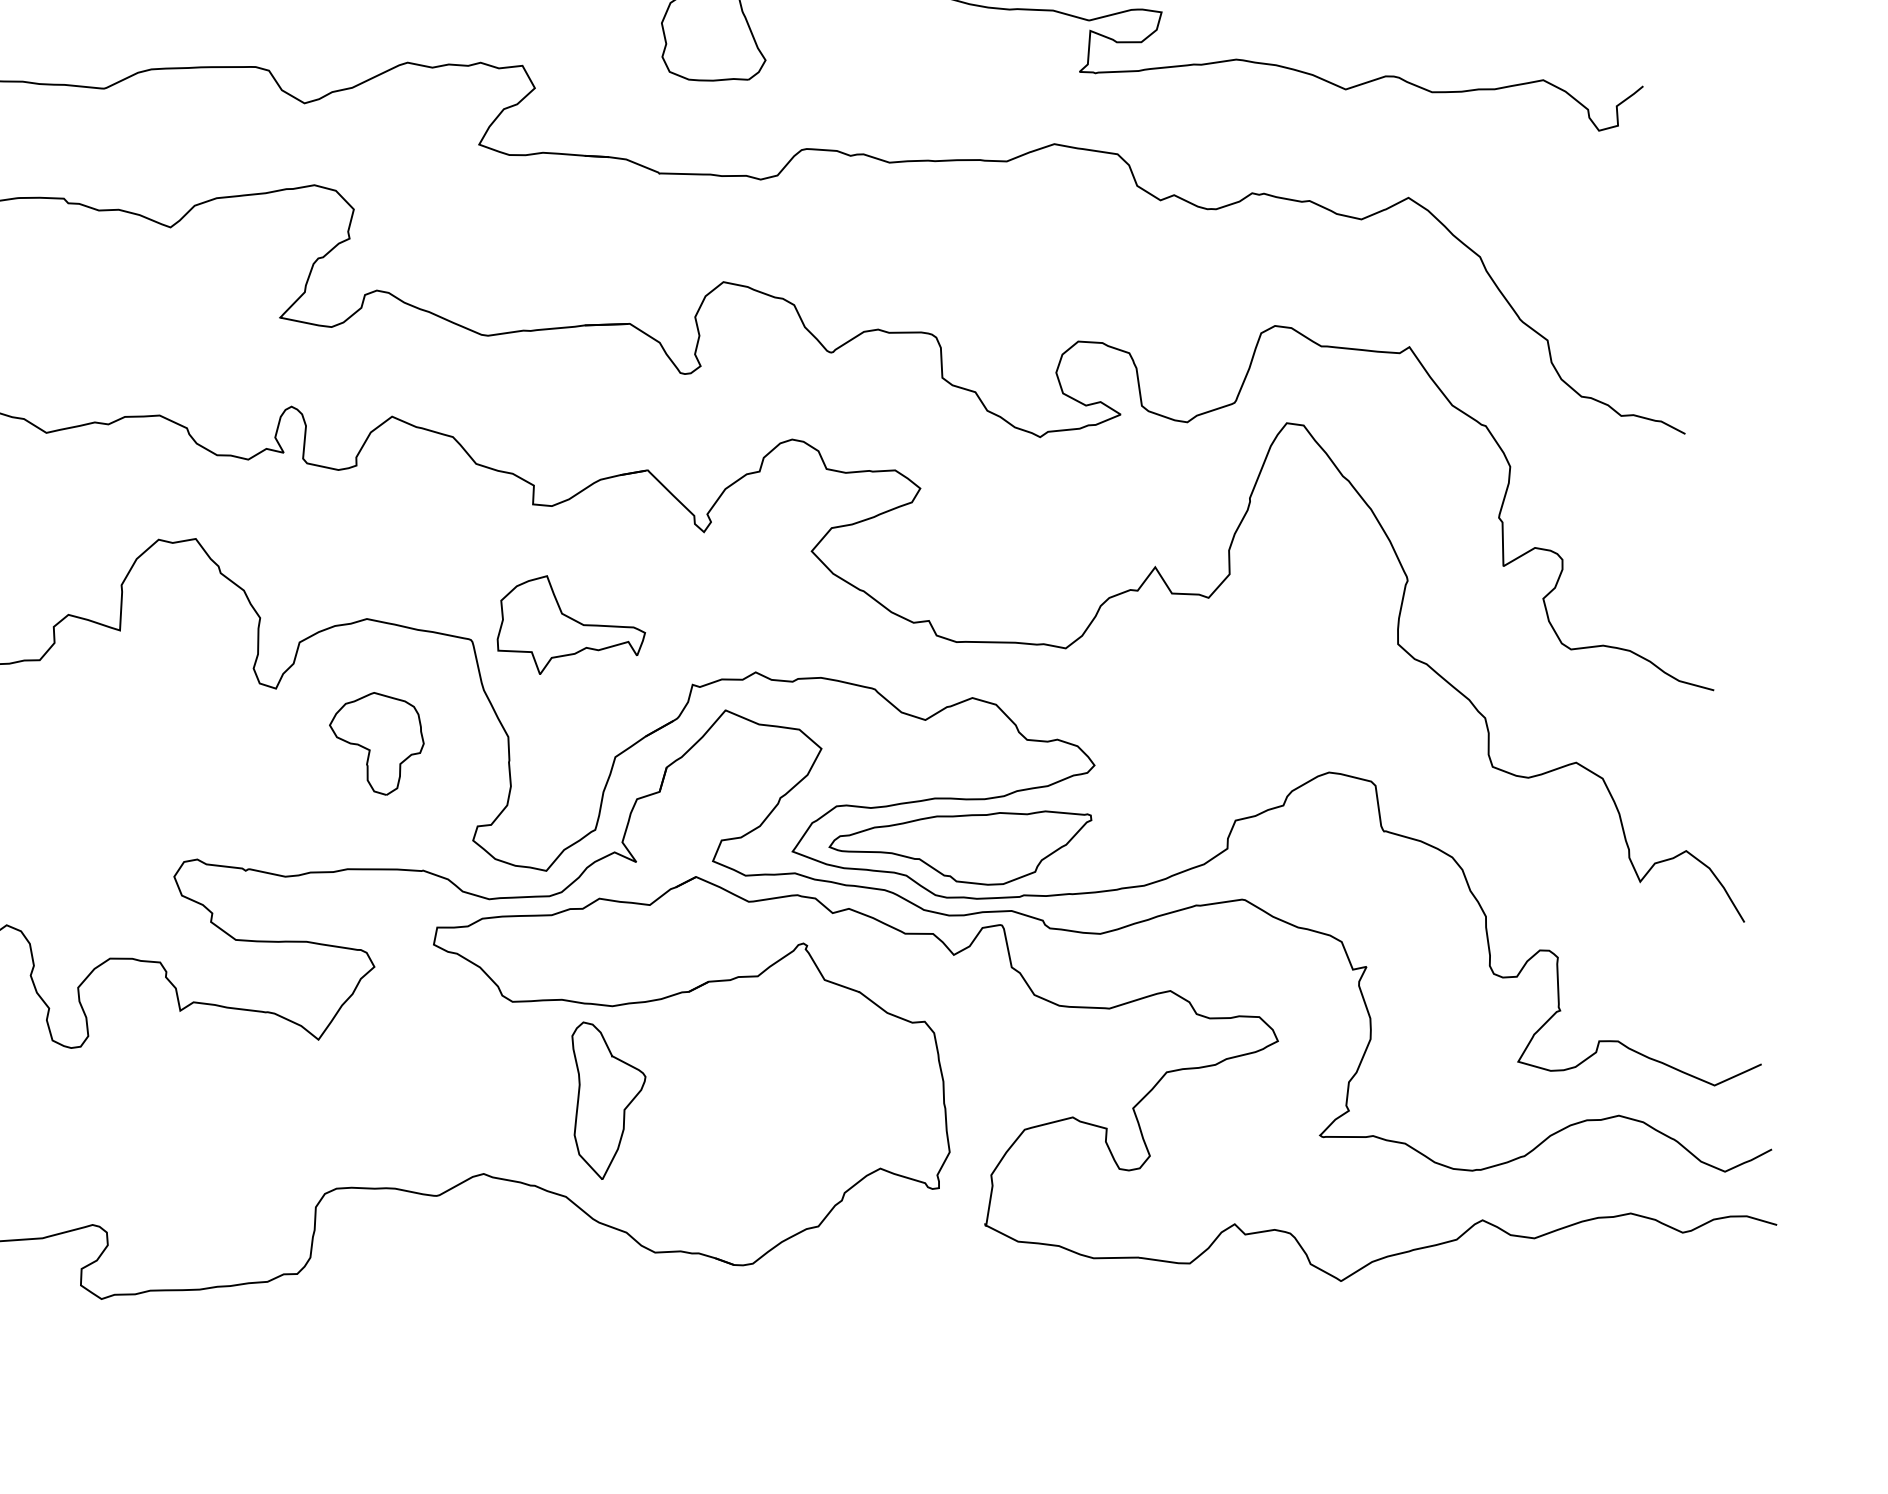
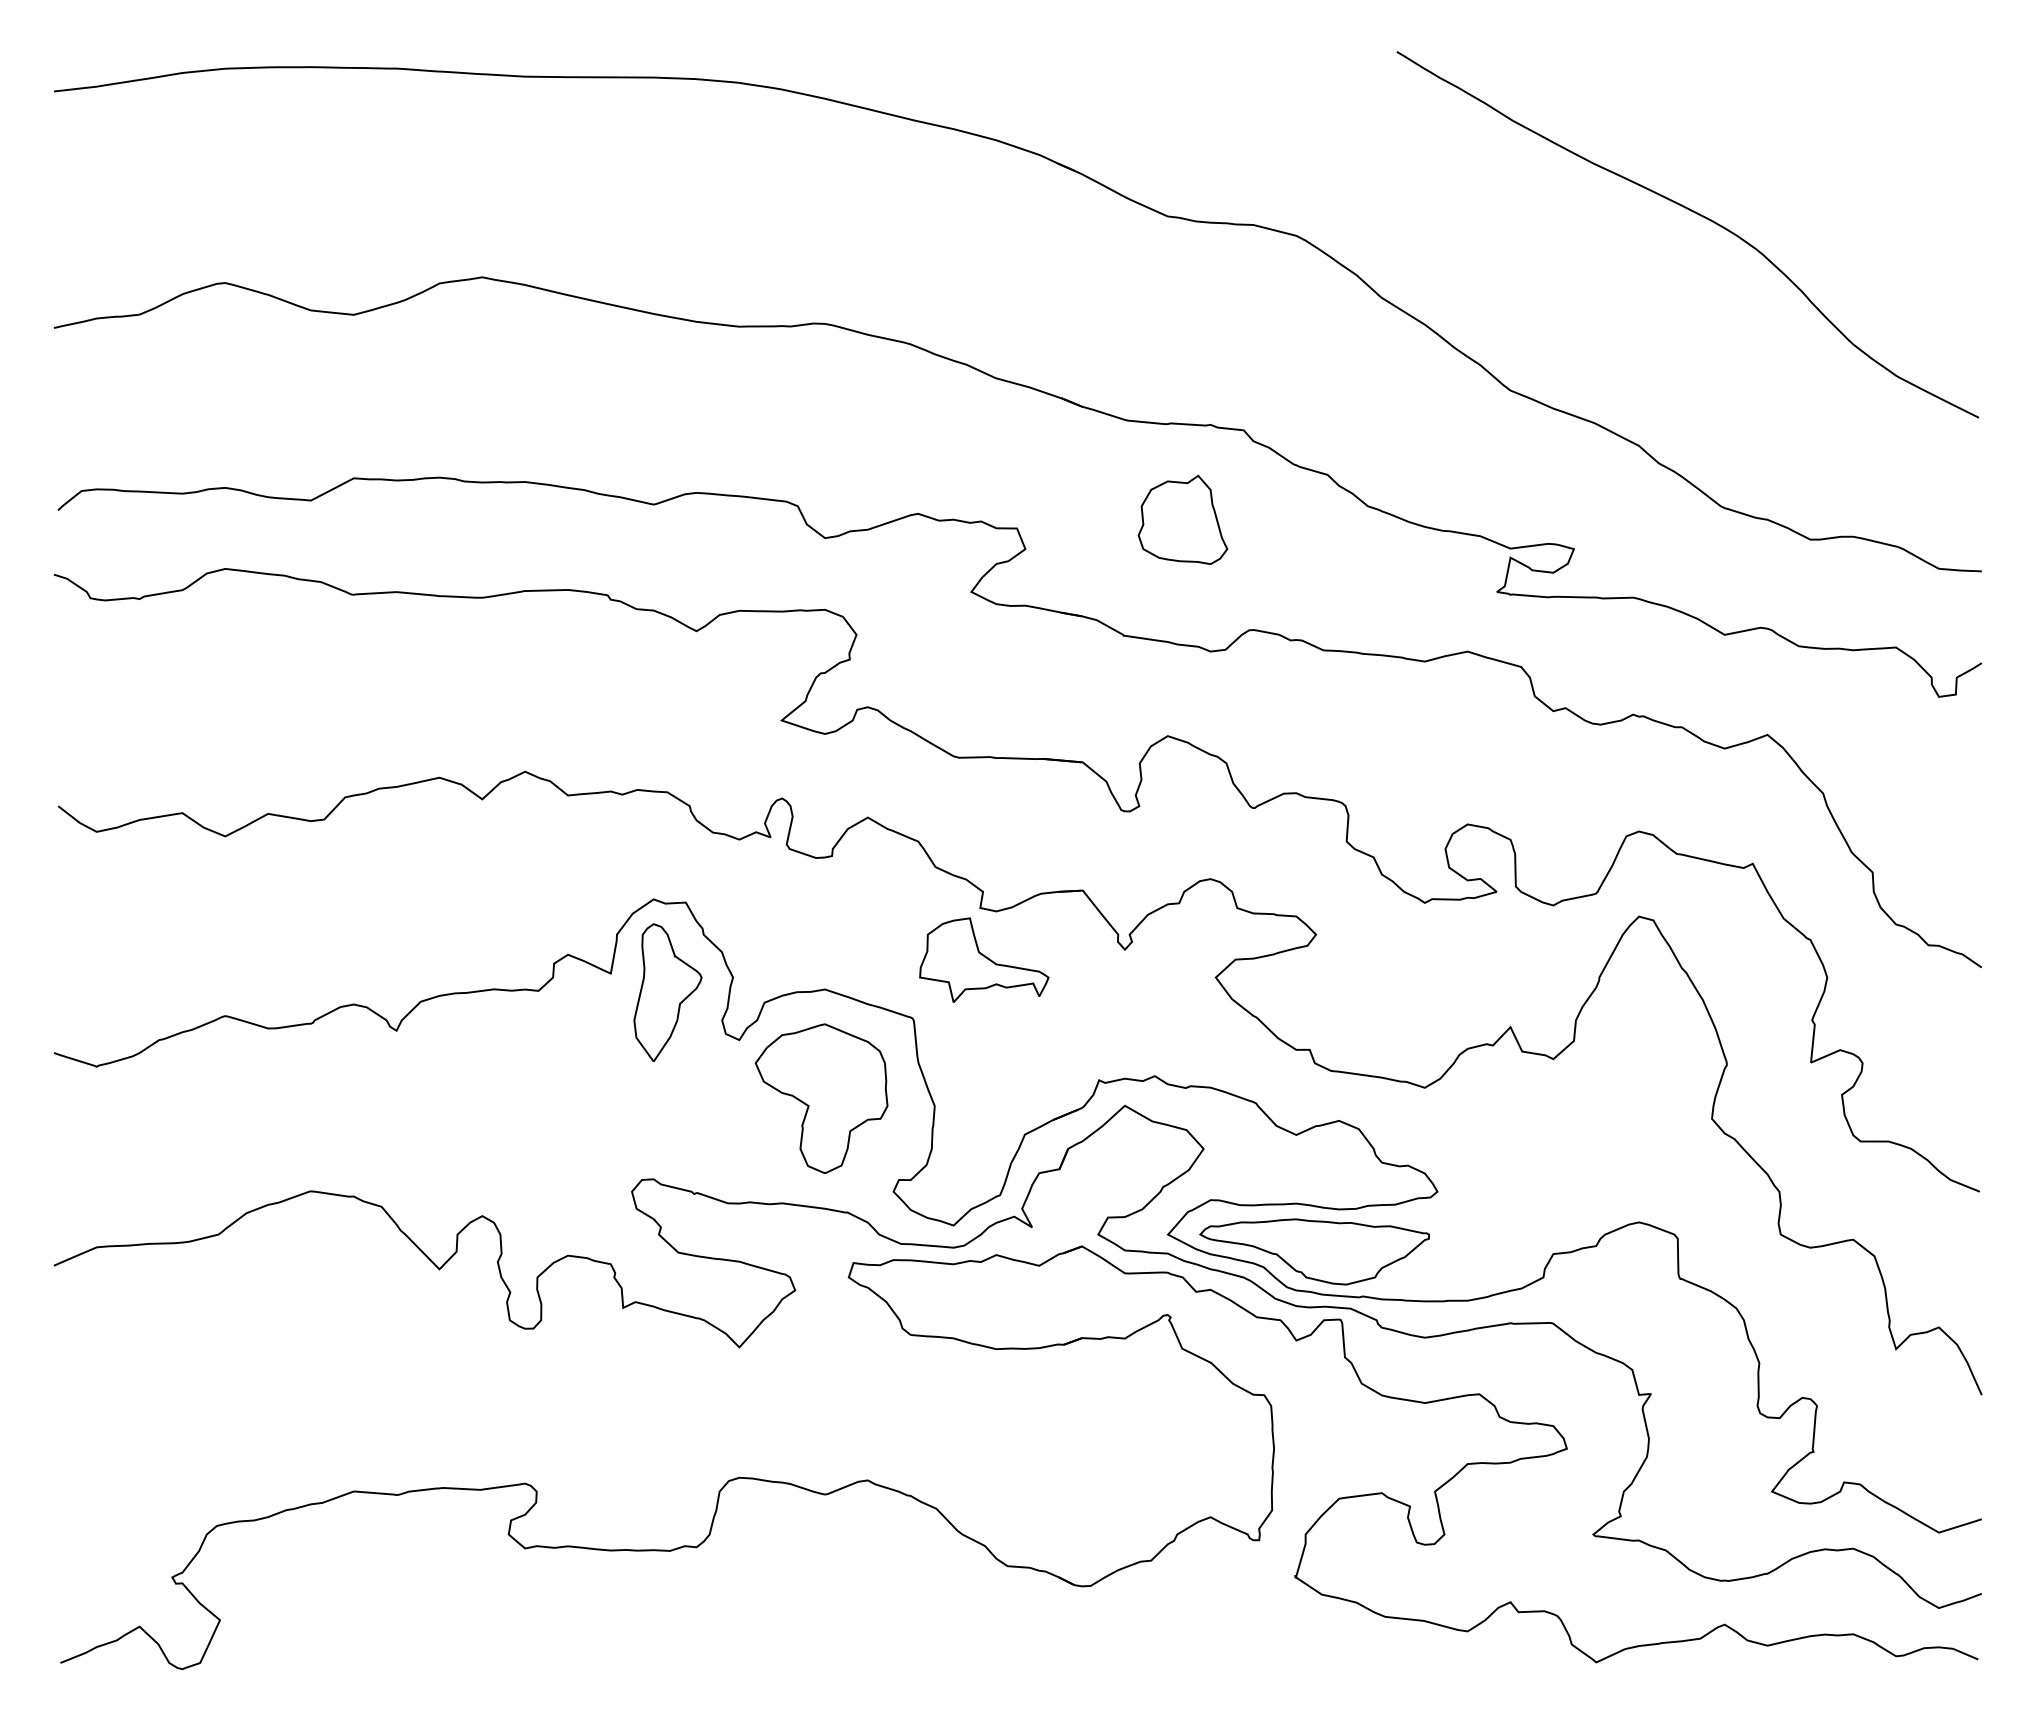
part: (569, 621) -> (984, 959), moved
part: (377, 744) -> (821, 1098), size x1.67
part: (608, 1098) -> (667, 992), moved

